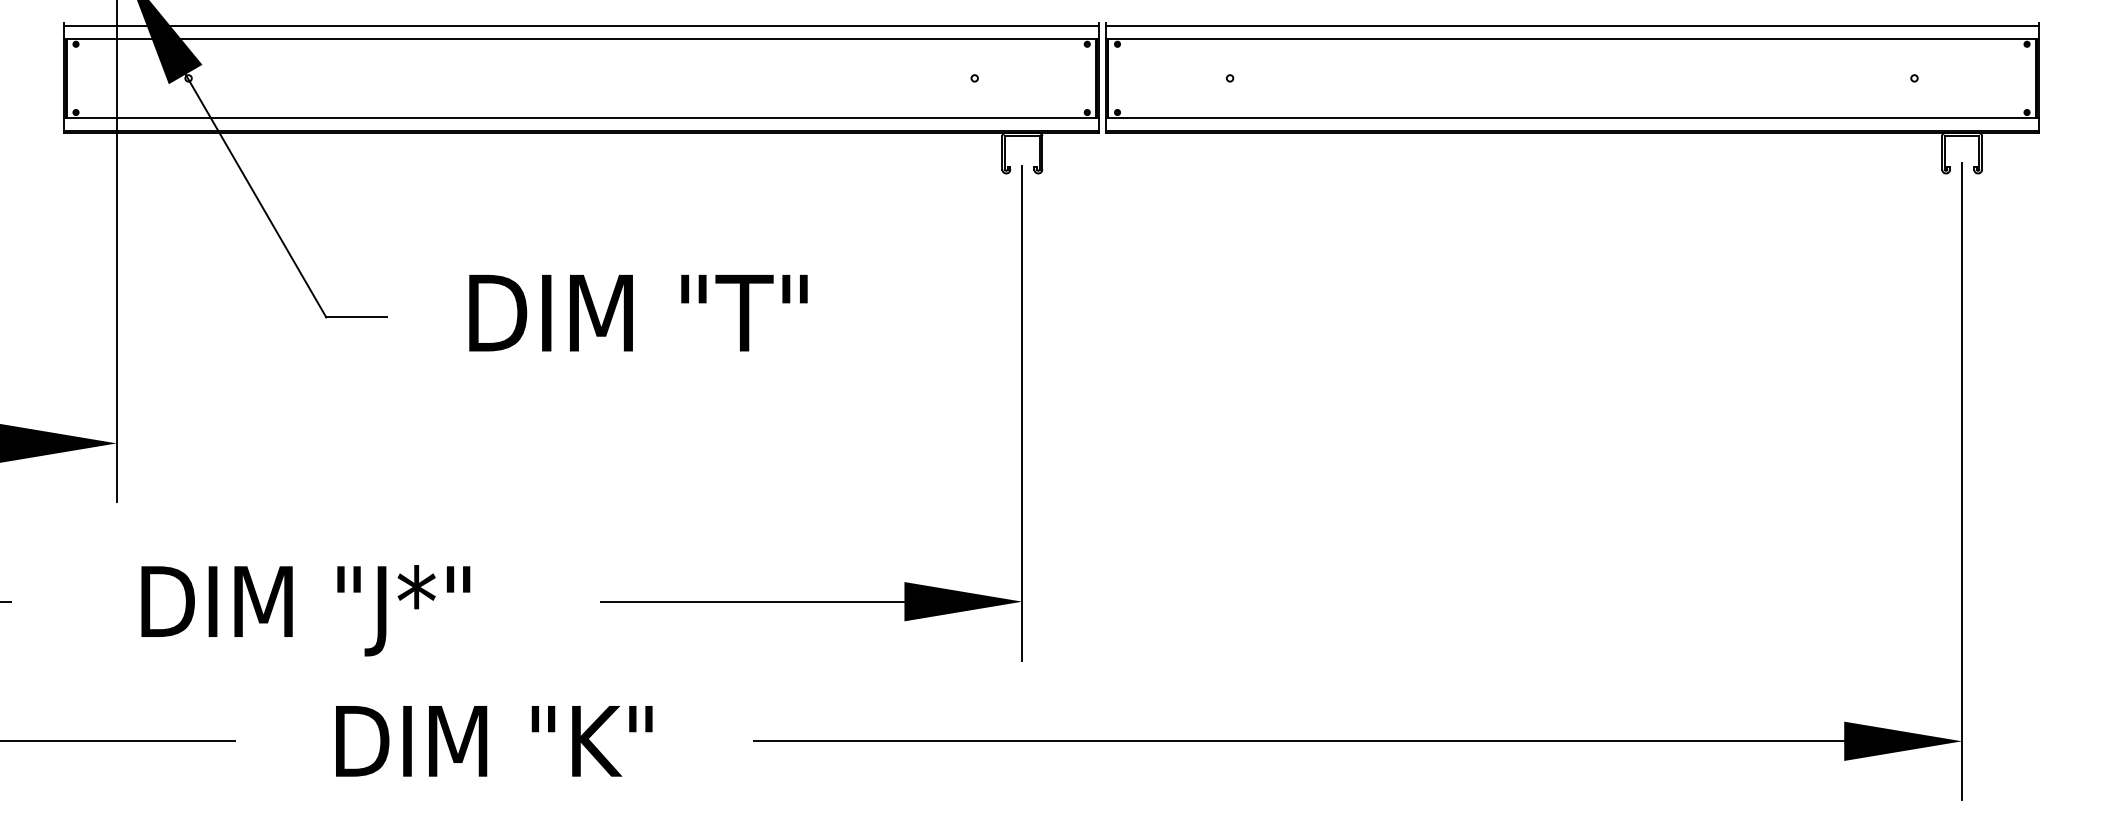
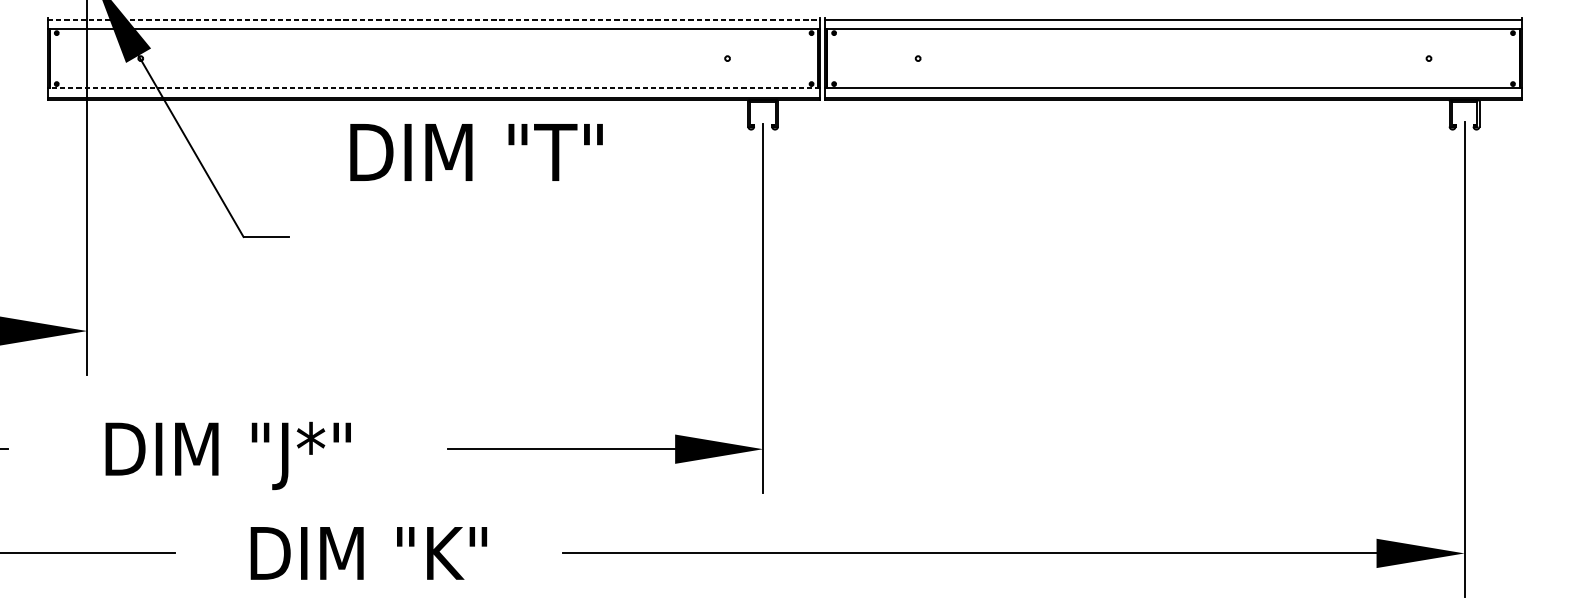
line: (581, 26) -> (434, 19), solid -> dashed
line: (581, 117) -> (434, 87), solid -> dashed
text: (638, 312) -> (476, 152), moved

